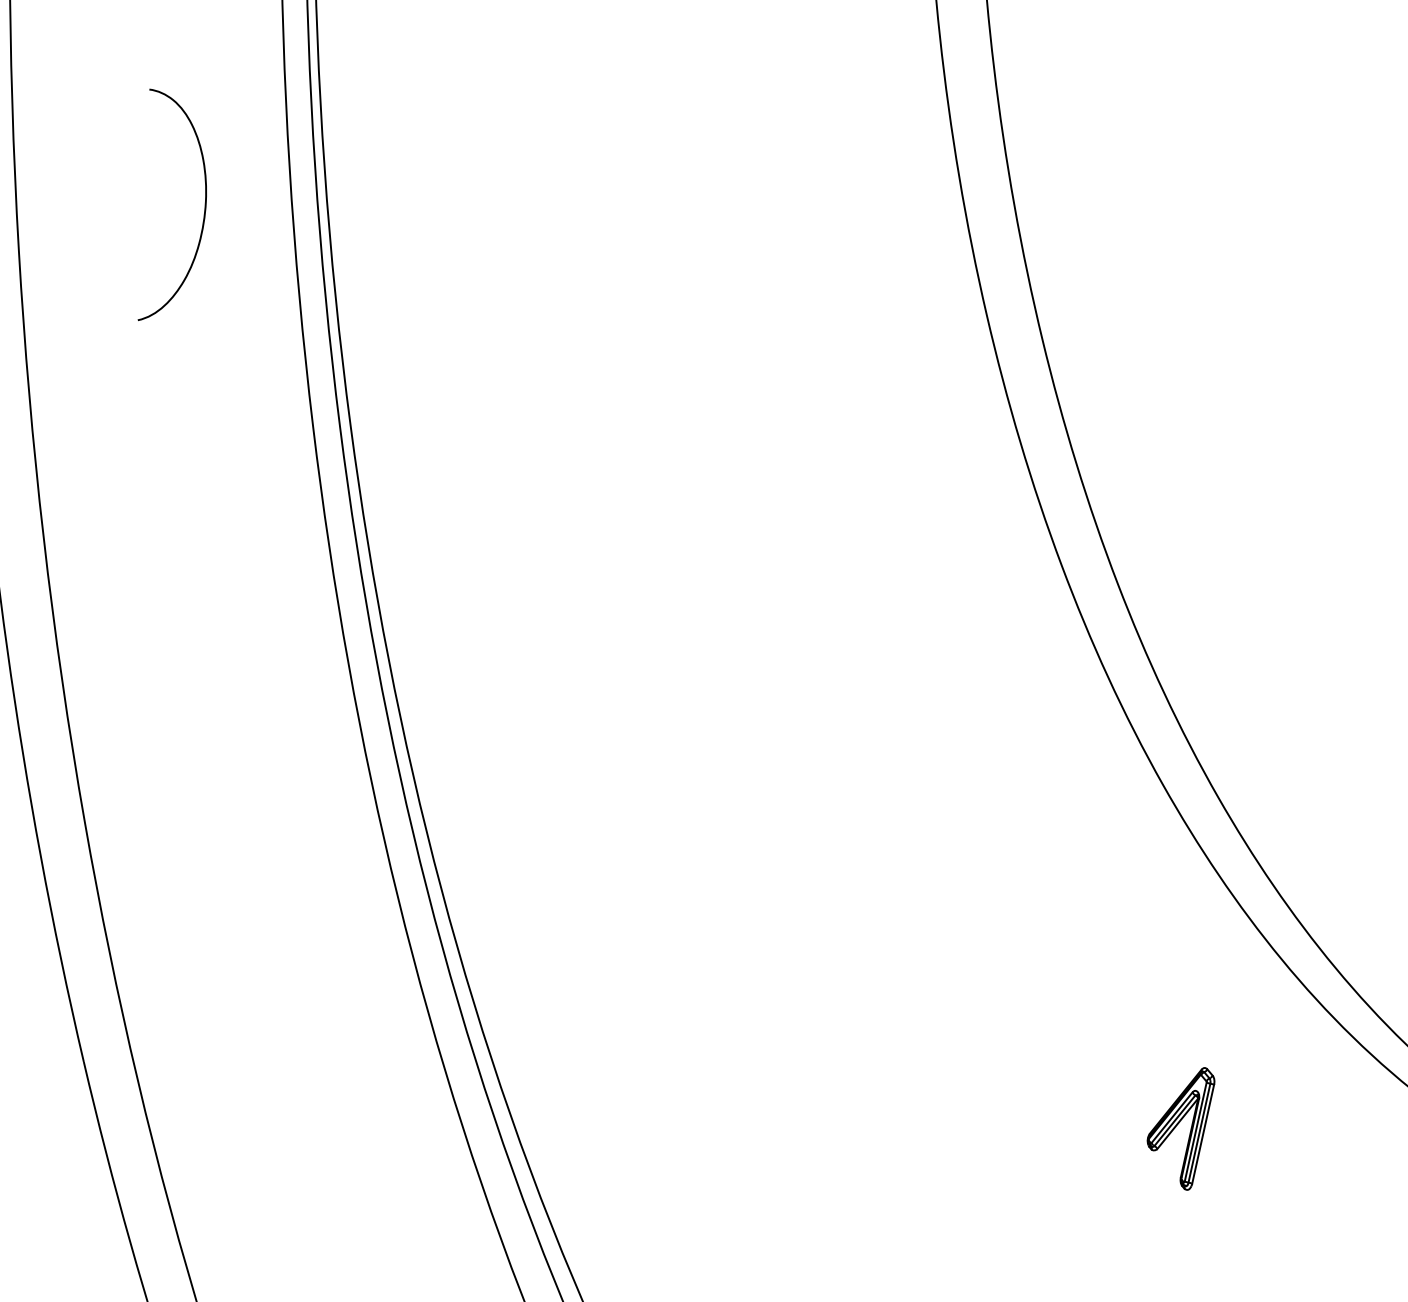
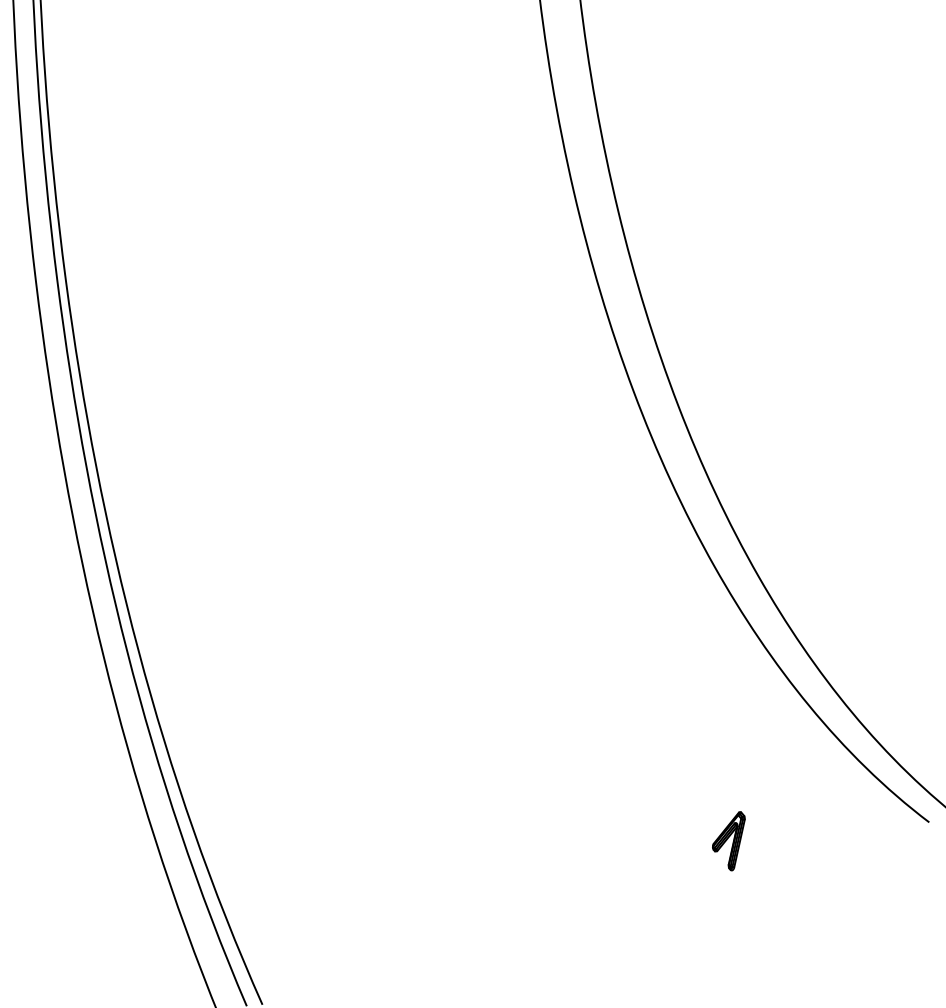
part: (1180, 1128) -> (728, 840), size x0.6

